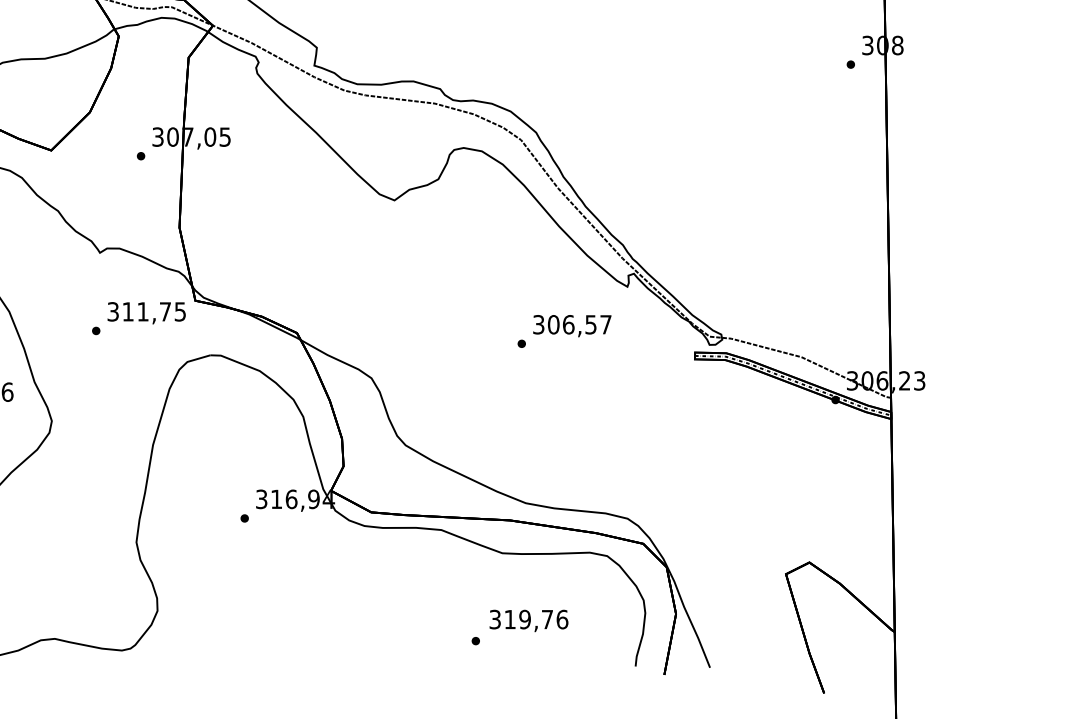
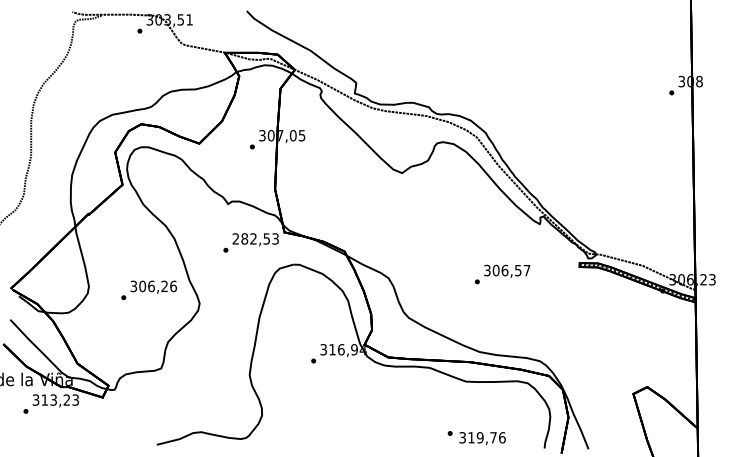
text: (146, 311) -> (255, 238), 311,75 -> 282,53
text: (564, 331) -> (502, 274), moved
text: (528, 620) -> (482, 438), moved

